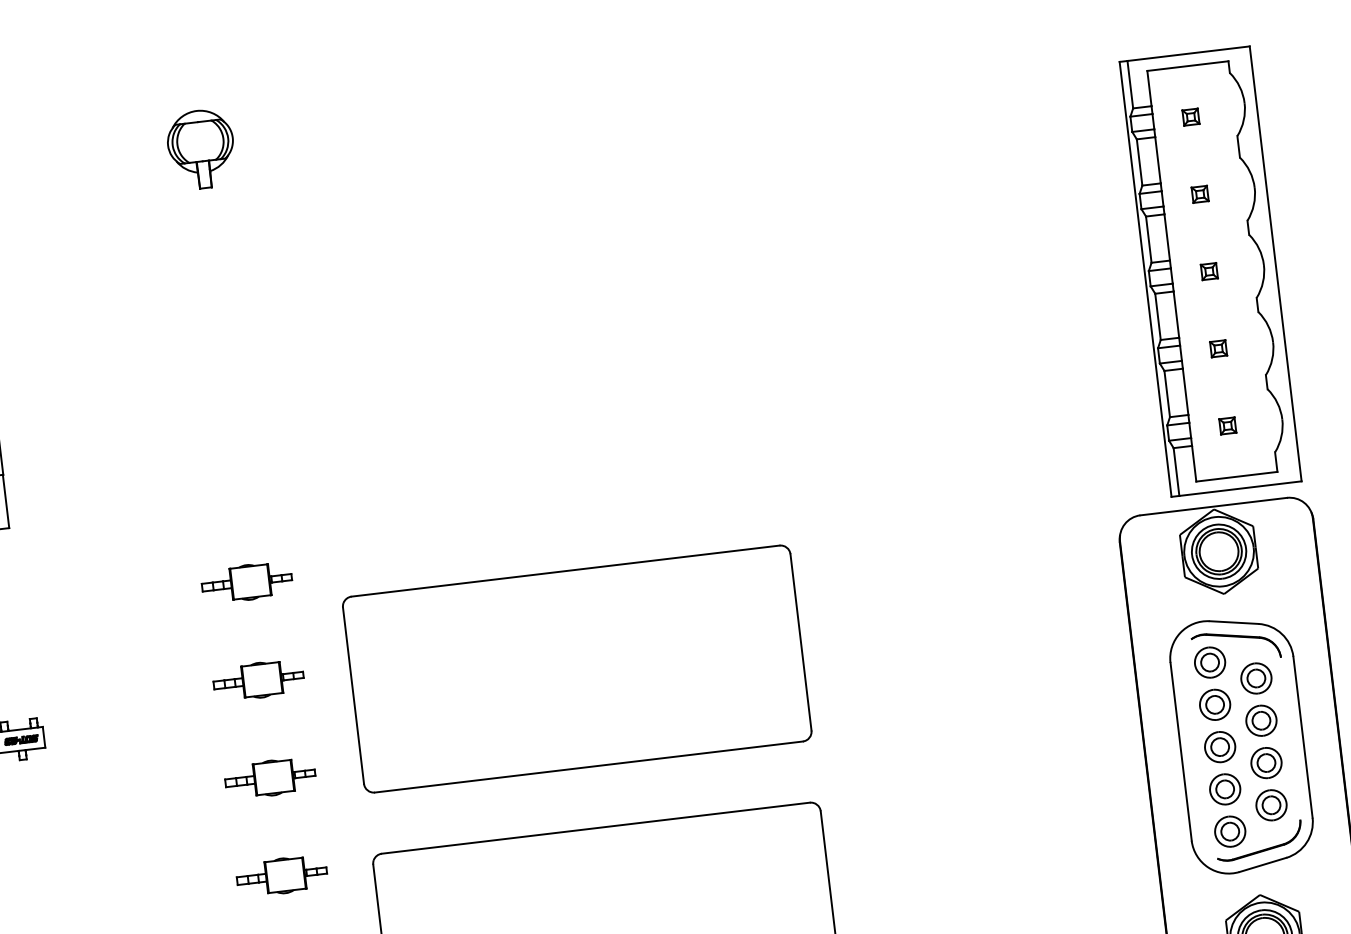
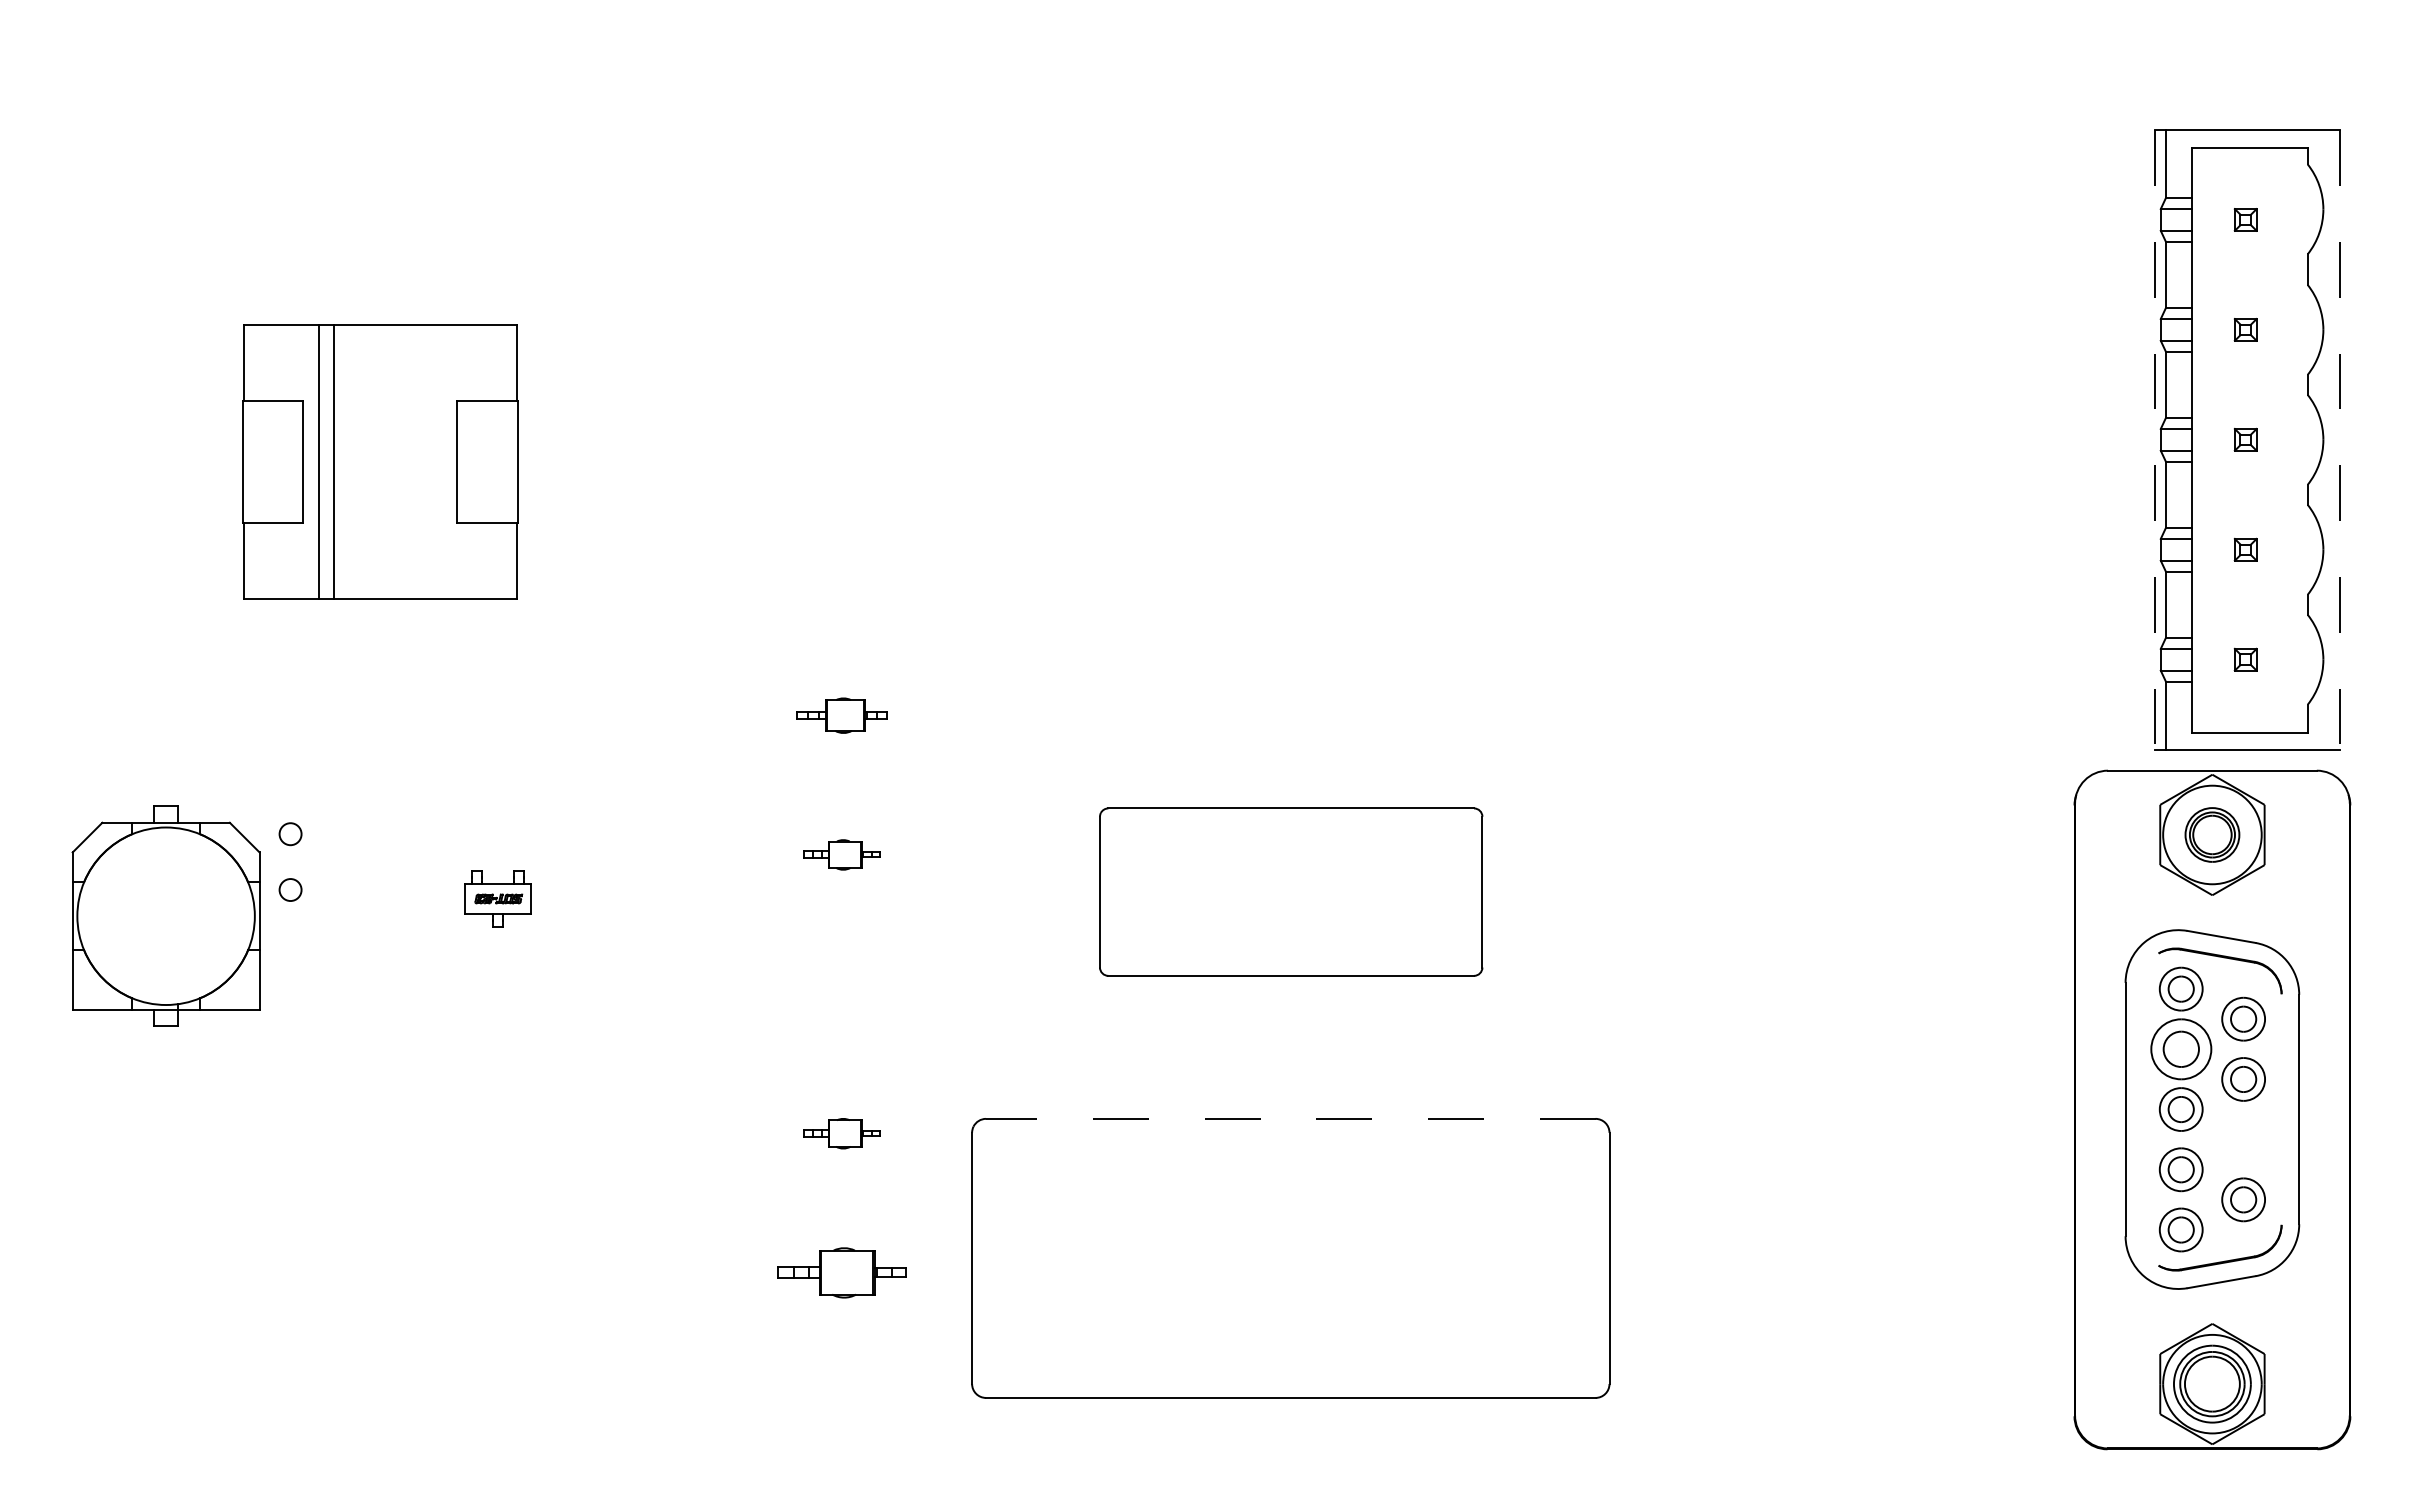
part: (201, 149) -> (850, 99), removed
line: (1275, 264) -> (2340, 440), solid -> dashed
line: (1145, 279) -> (2154, 440), solid -> dashed
part: (1219, 551) -> (2212, 834), size x0.7
part: (246, 582) -> (841, 715), size x0.7
part: (576, 668) -> (1290, 891), size x0.6
part: (258, 680) -> (841, 854), size x0.6
part: (1214, 705) -> (2180, 1049), size x1.4
part: (1266, 762) -> (2243, 1139), removed
part: (269, 777) -> (841, 993), removed
line: (595, 827) -> (1290, 1118), solid -> dashed
part: (281, 876) -> (841, 1133), size x0.6

